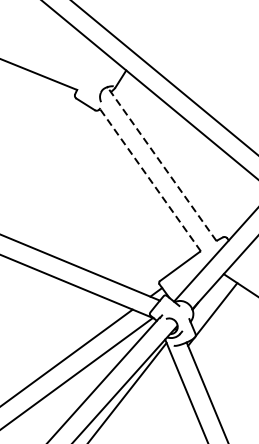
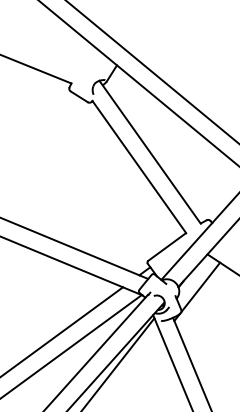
line: (161, 163) -> (149, 151), dashed -> solid
line: (150, 180) -> (139, 167), dashed -> solid

